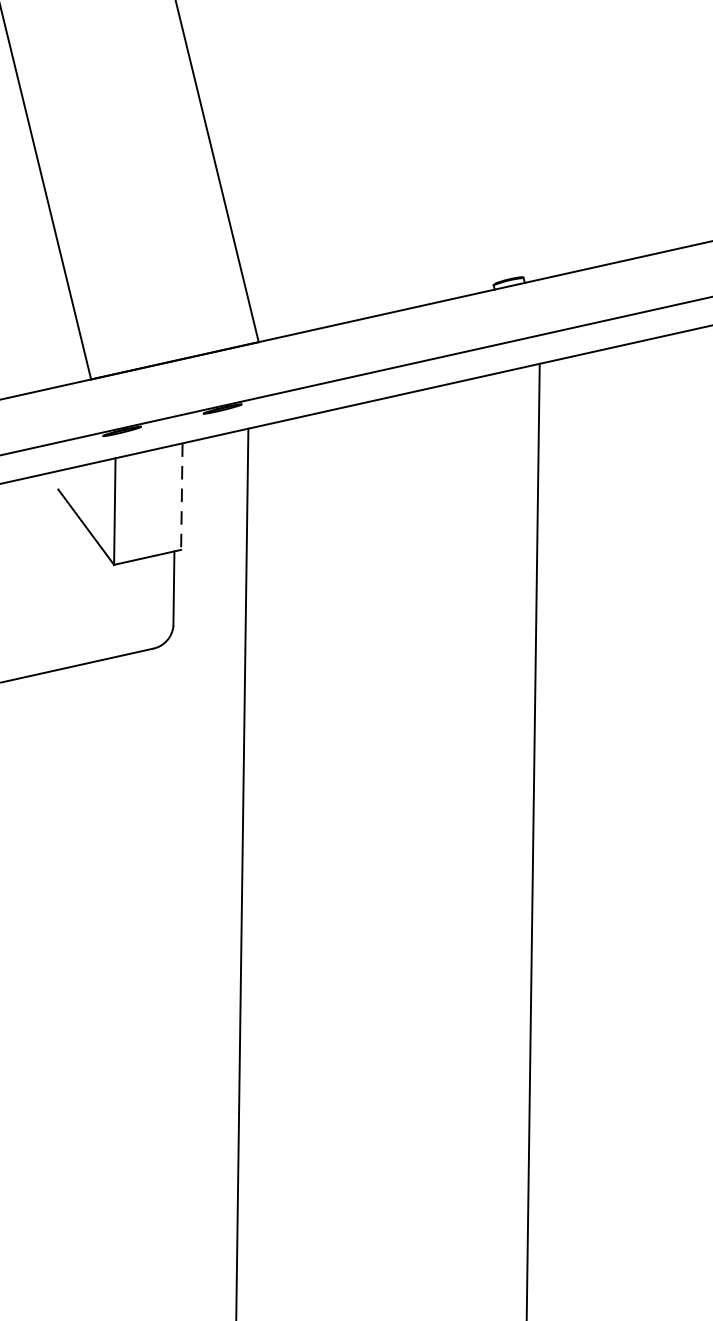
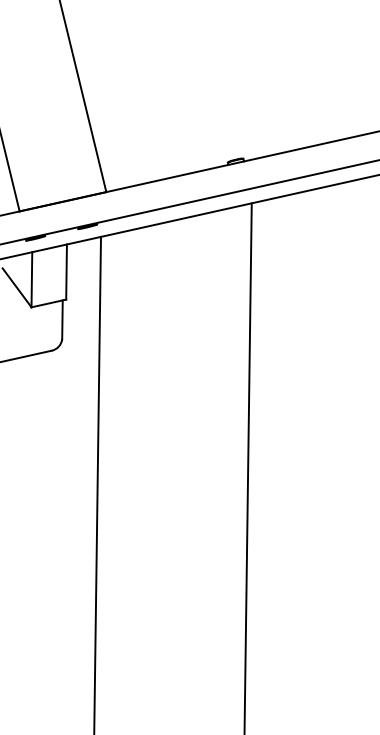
line: (181, 497) -> (66, 272), dashed -> solid

